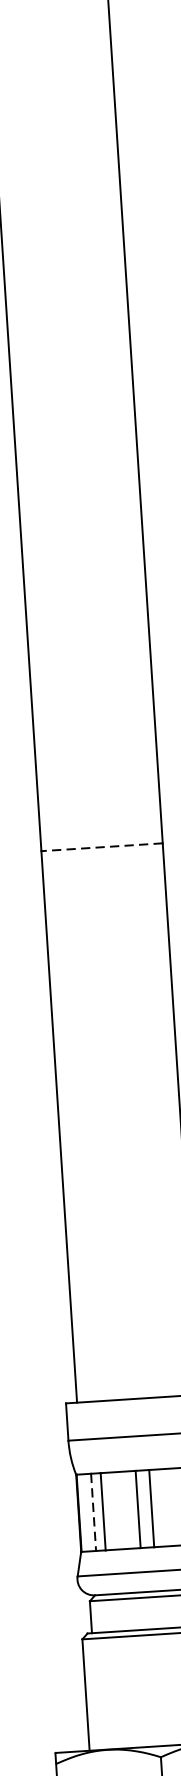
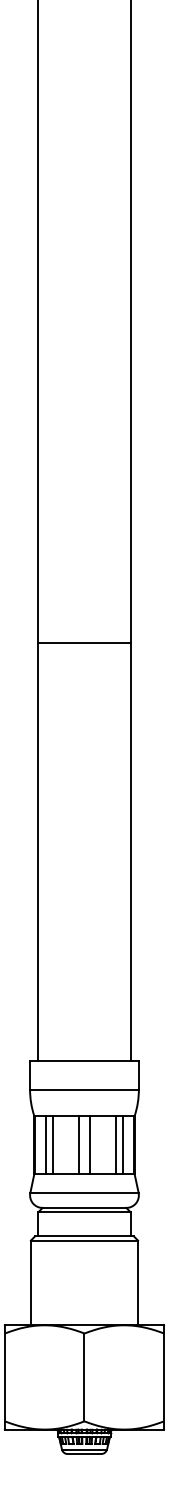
line: (100, 846) -> (83, 642), dashed -> solid
line: (93, 1512) -> (45, 1145), dashed -> solid

